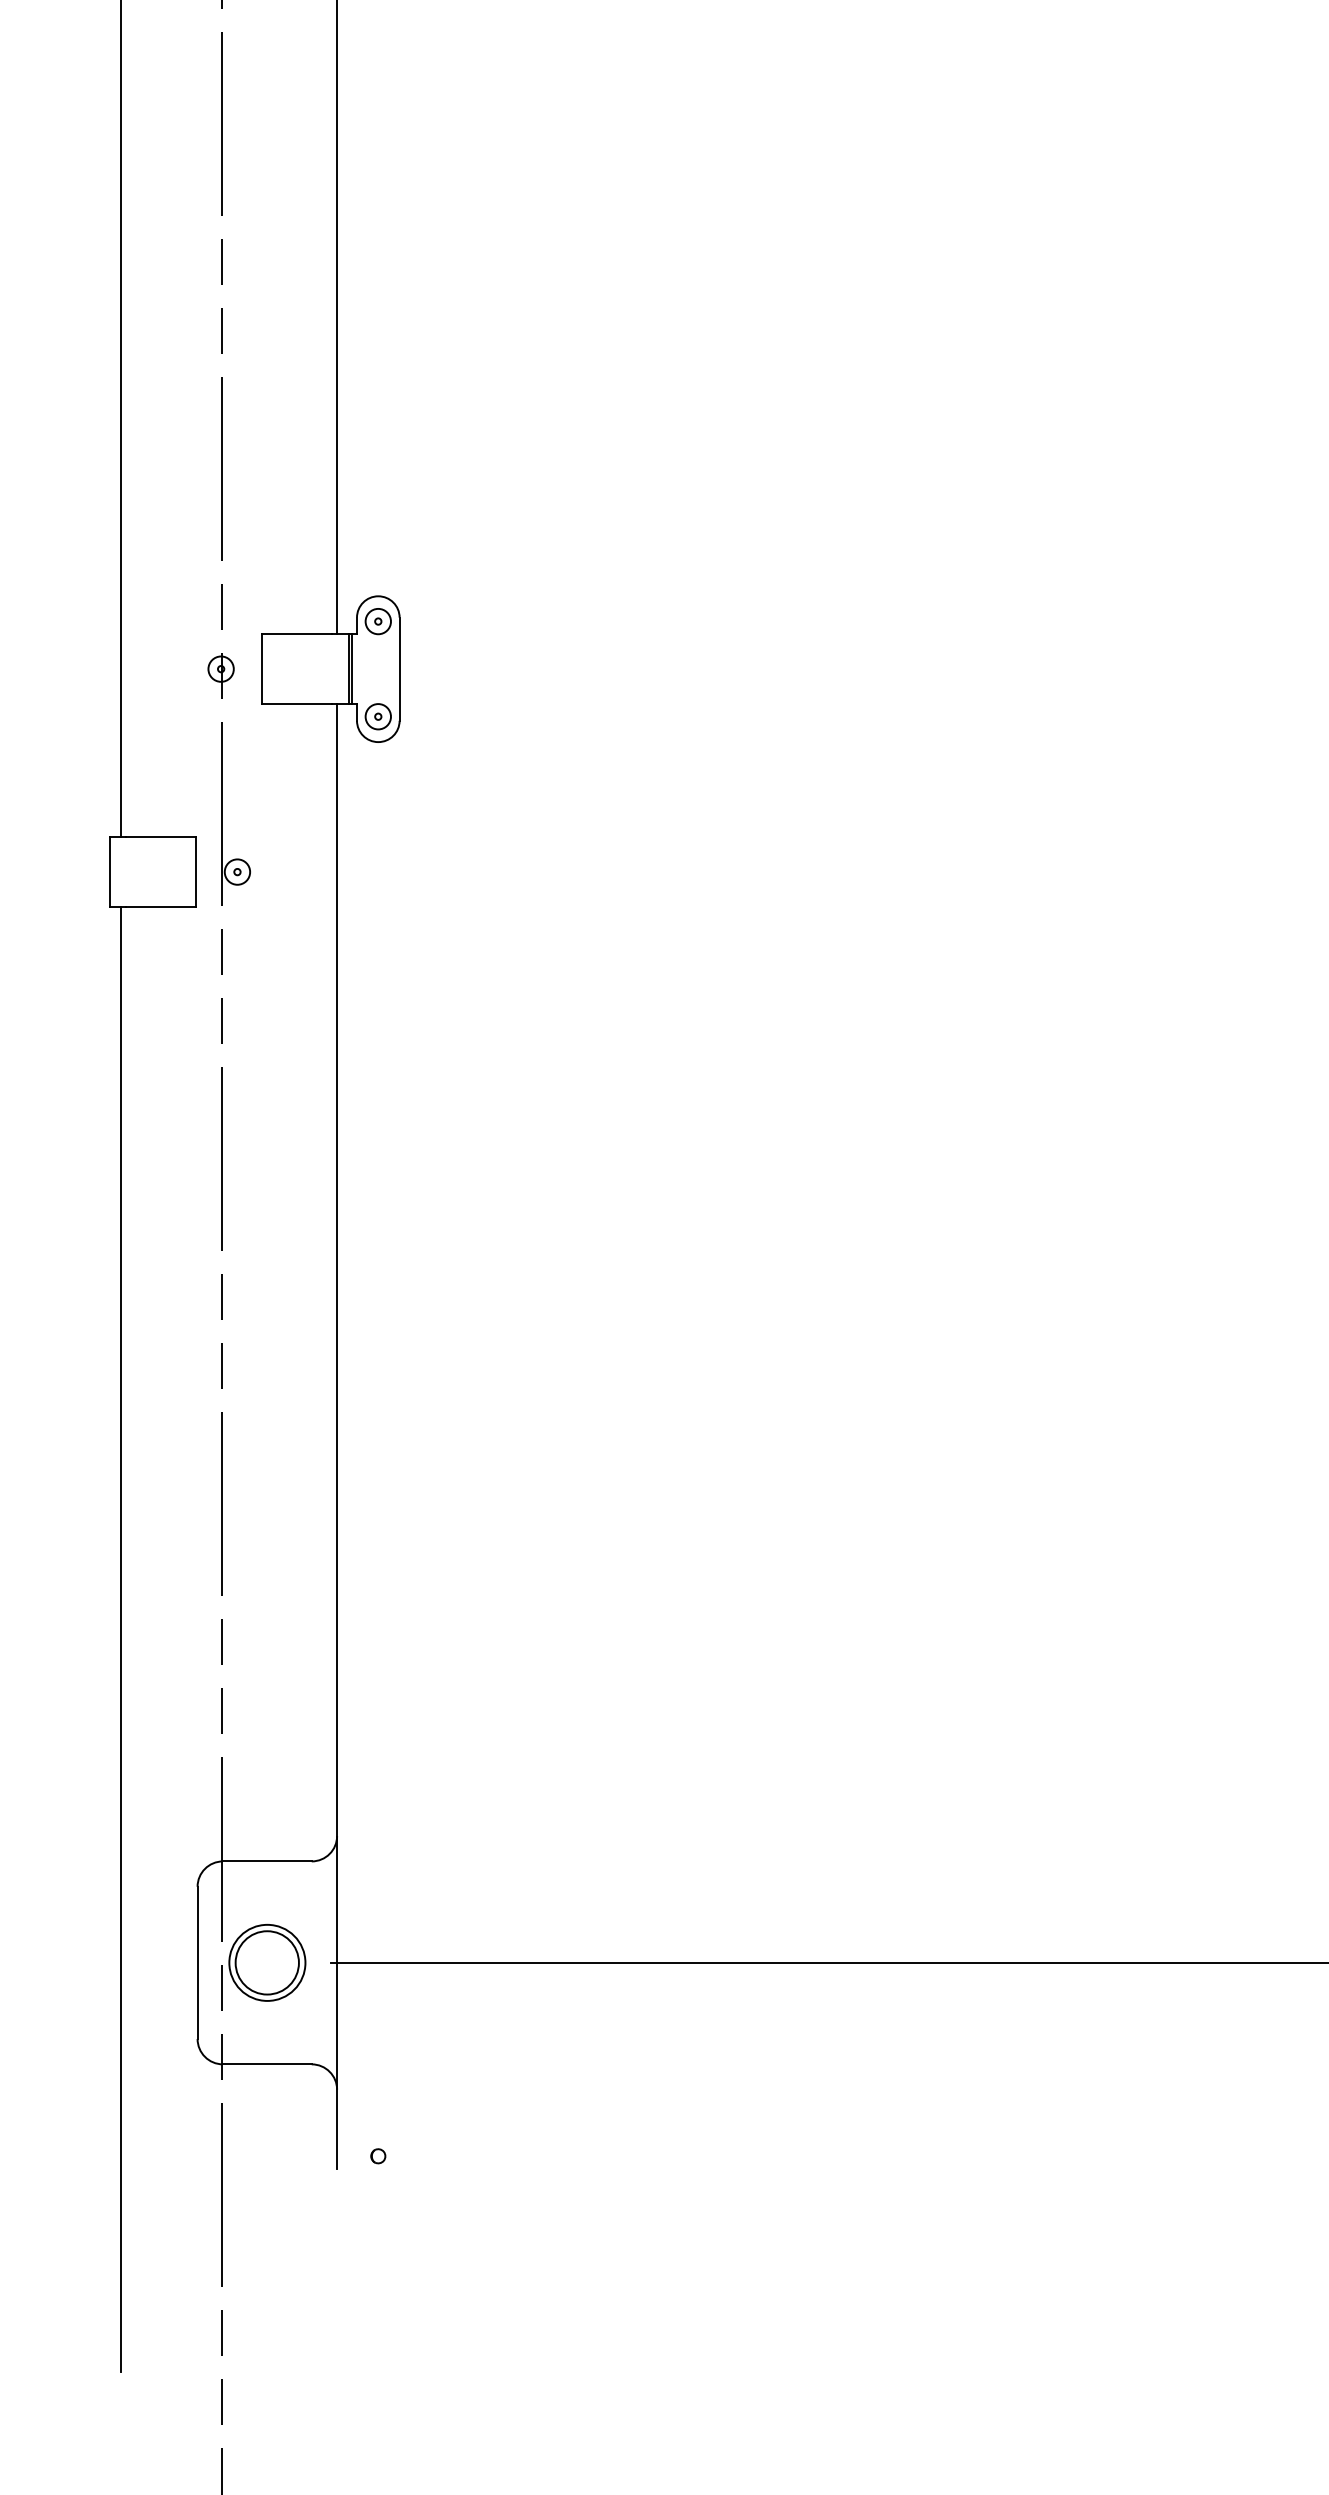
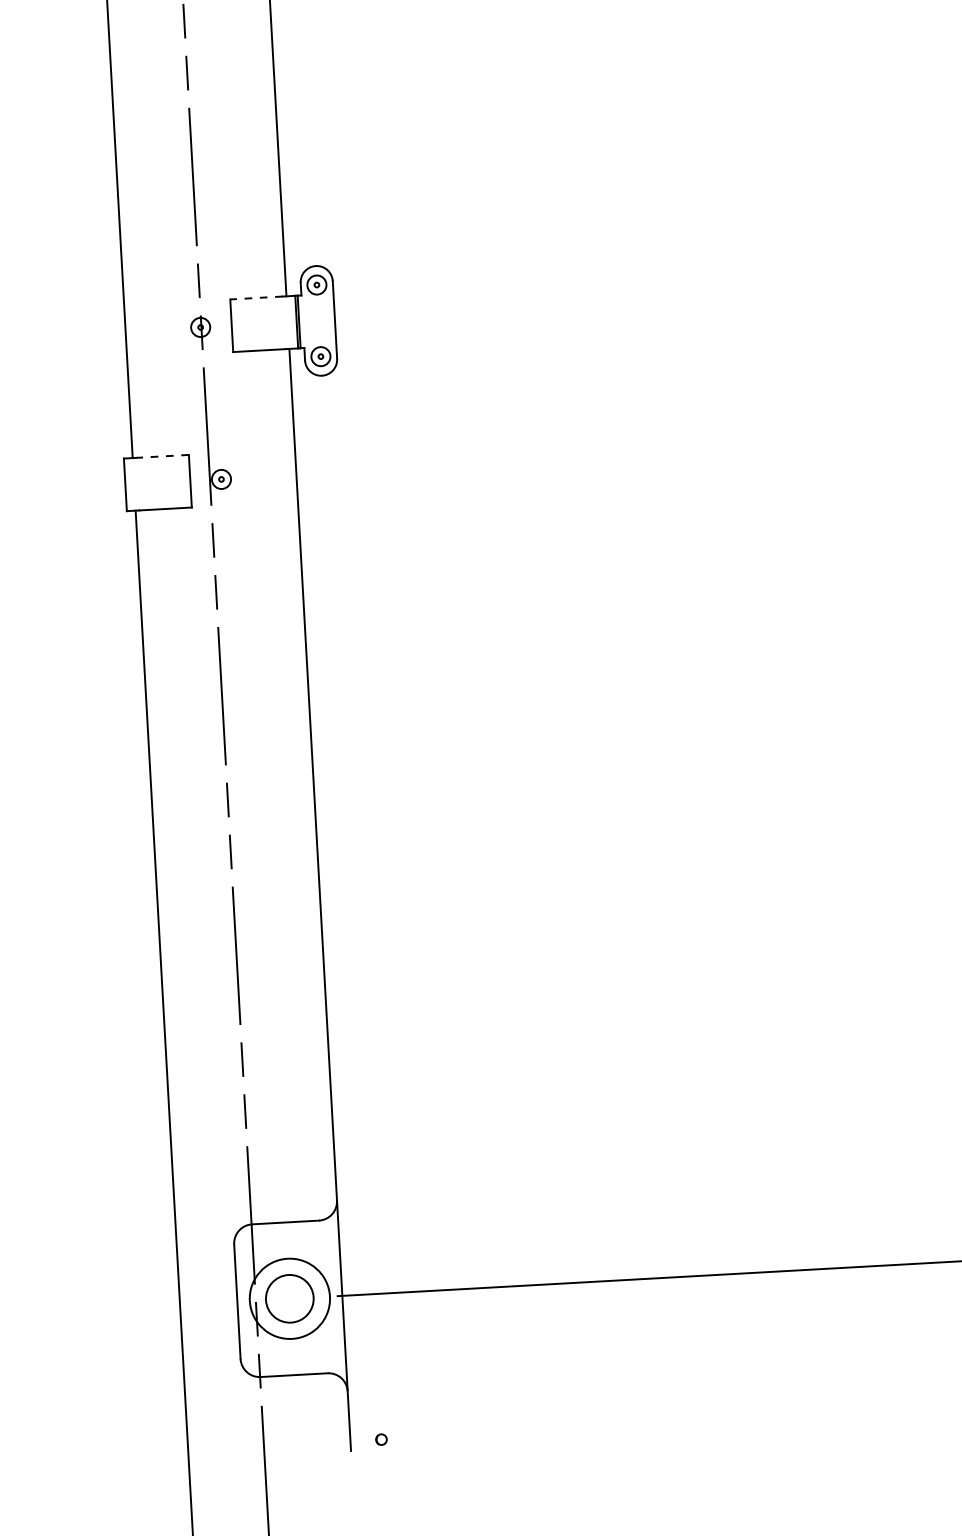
line: (297, 634) -> (256, 298), solid -> dashed
line: (161, 837) -> (162, 456), solid -> dashed
circle: (267, 1962) -> (289, 1298), size x1.4

